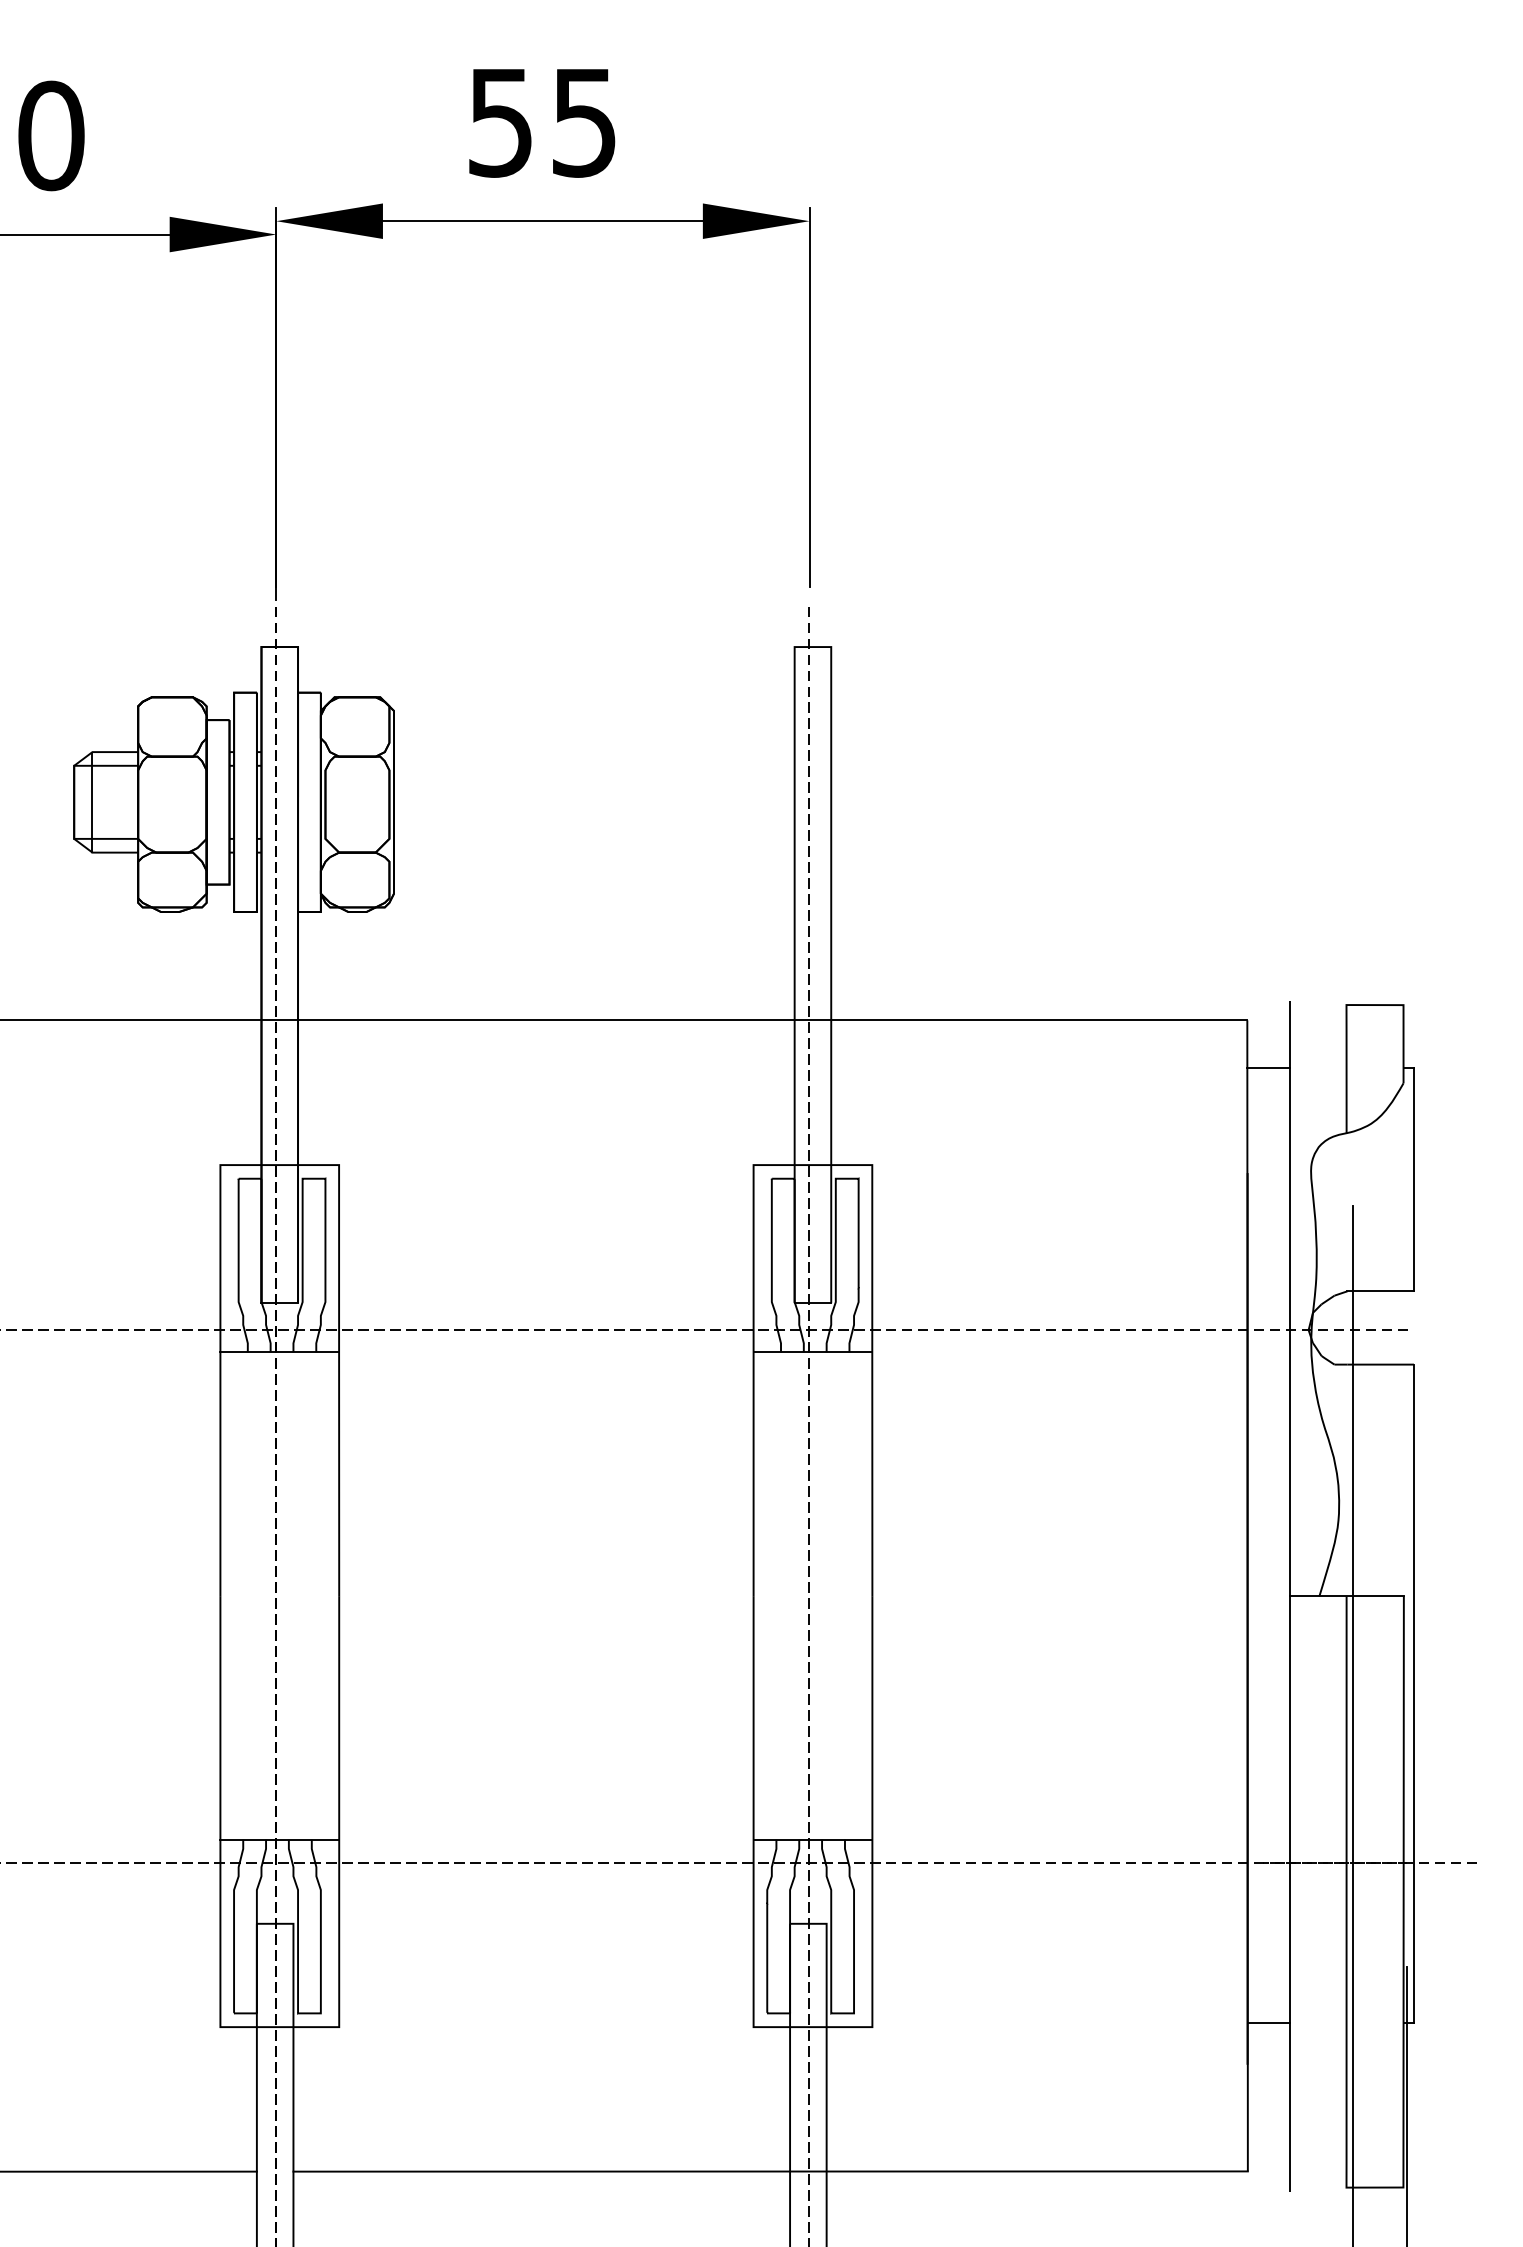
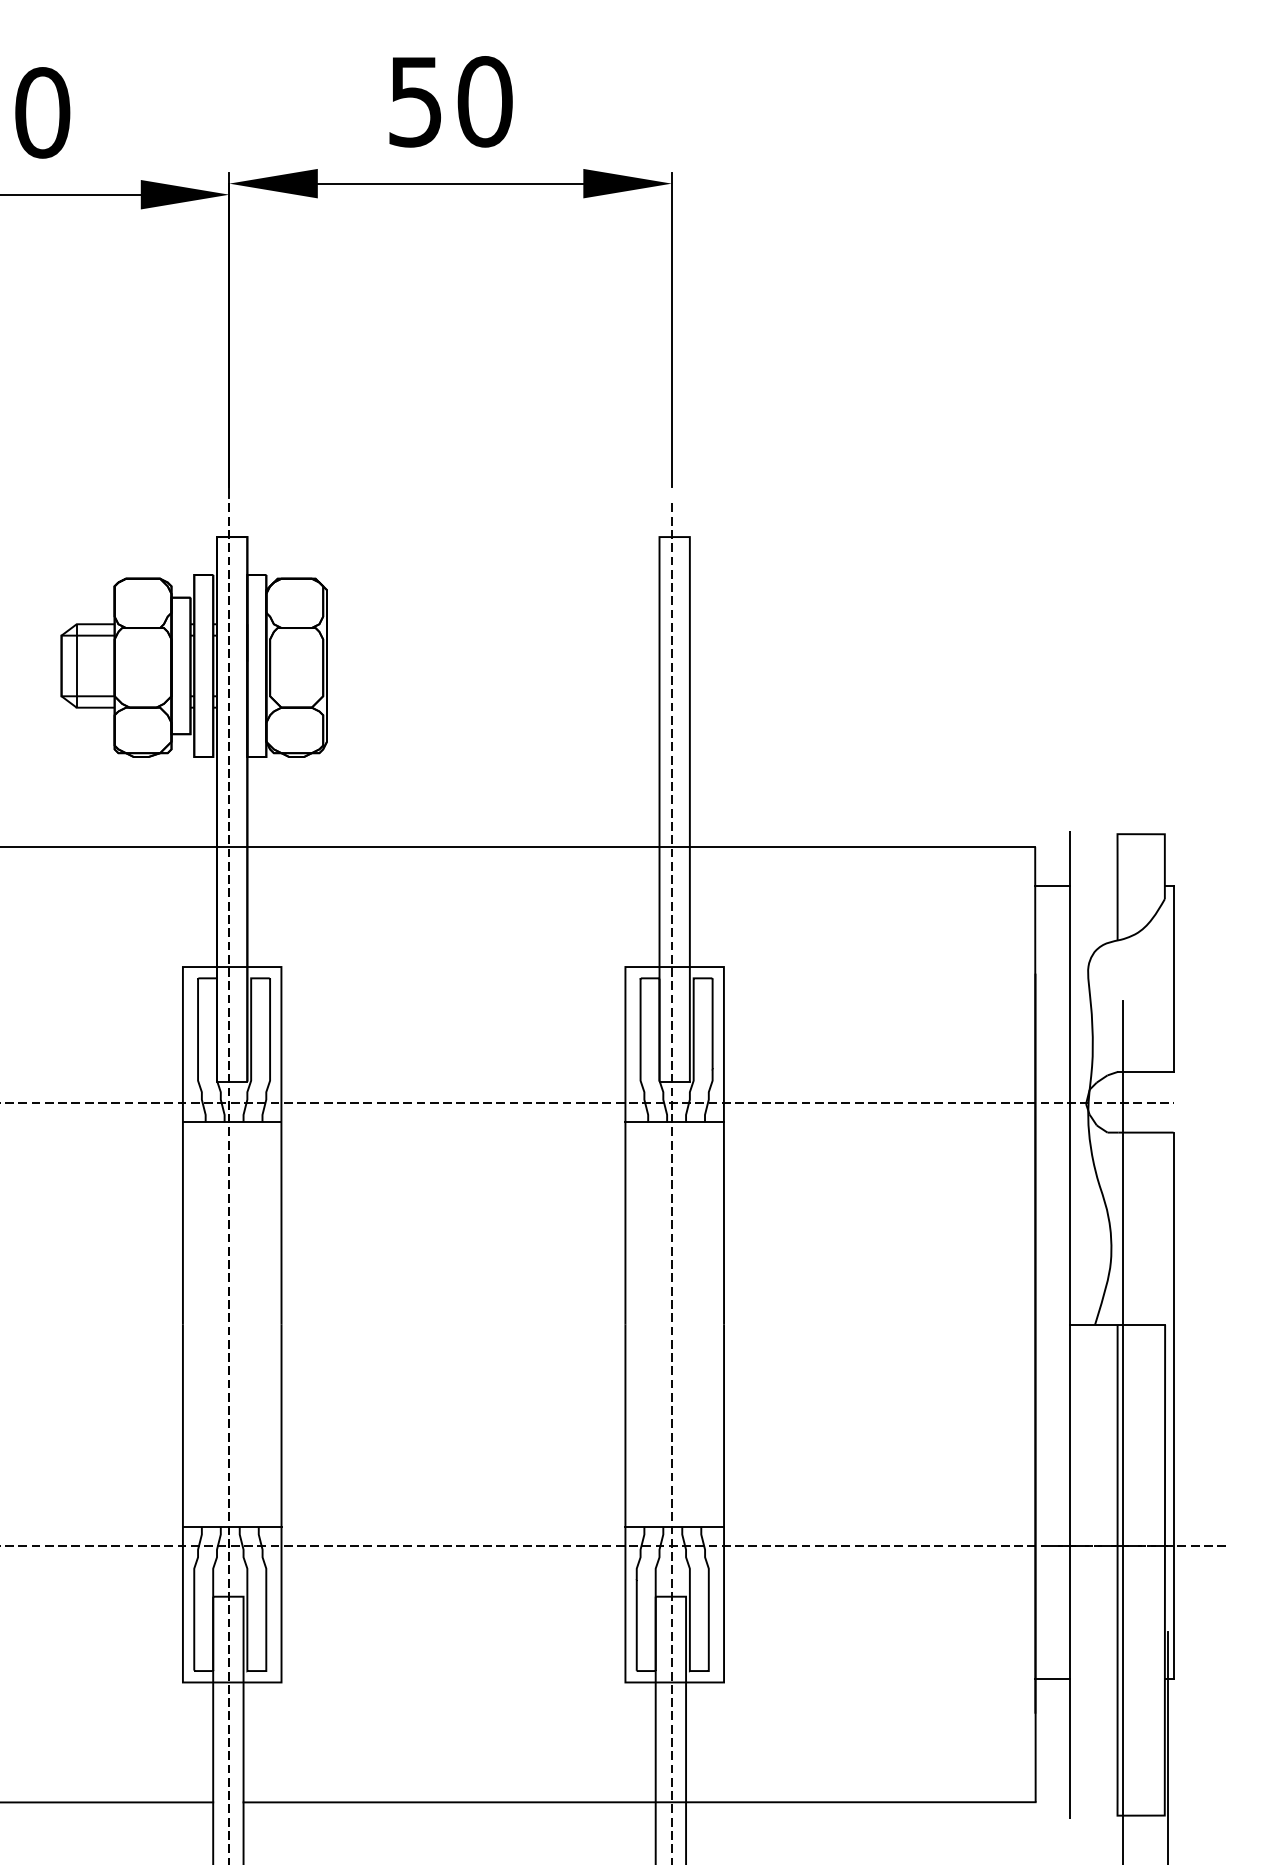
text: (583, 122) -> (484, 101), 55 -> 50

